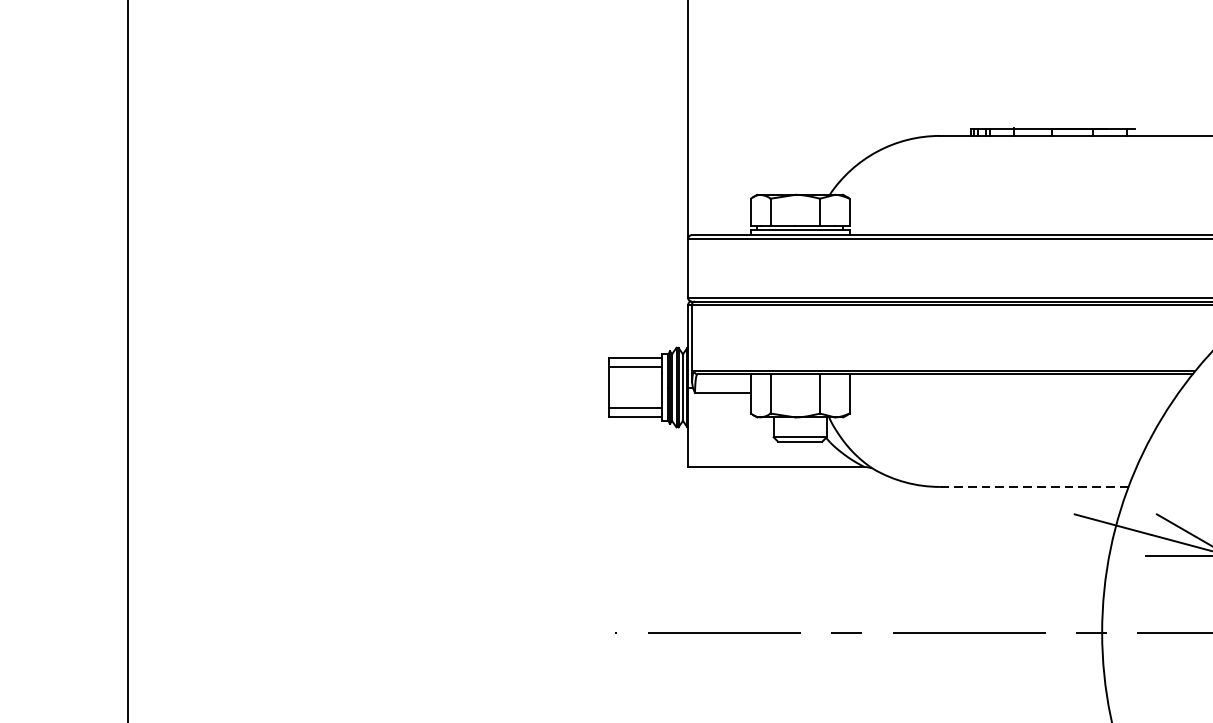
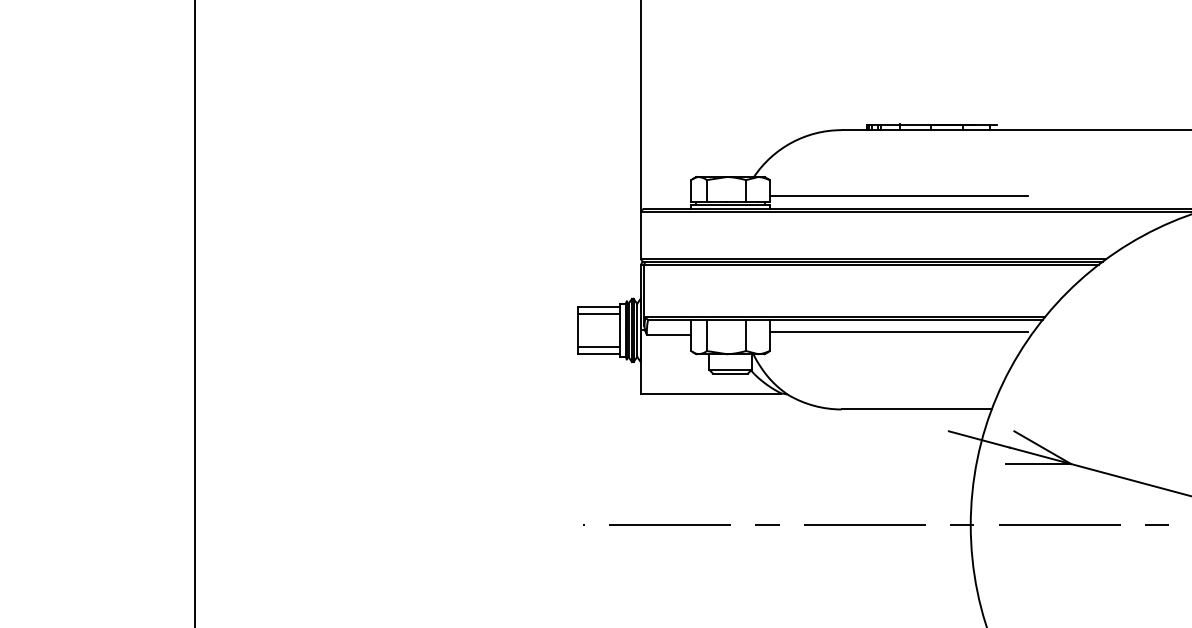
line: (1011, 219) -> (898, 196), added
line: (1011, 388) -> (898, 331), added
line: (1033, 486) -> (916, 409), dashed -> solid

